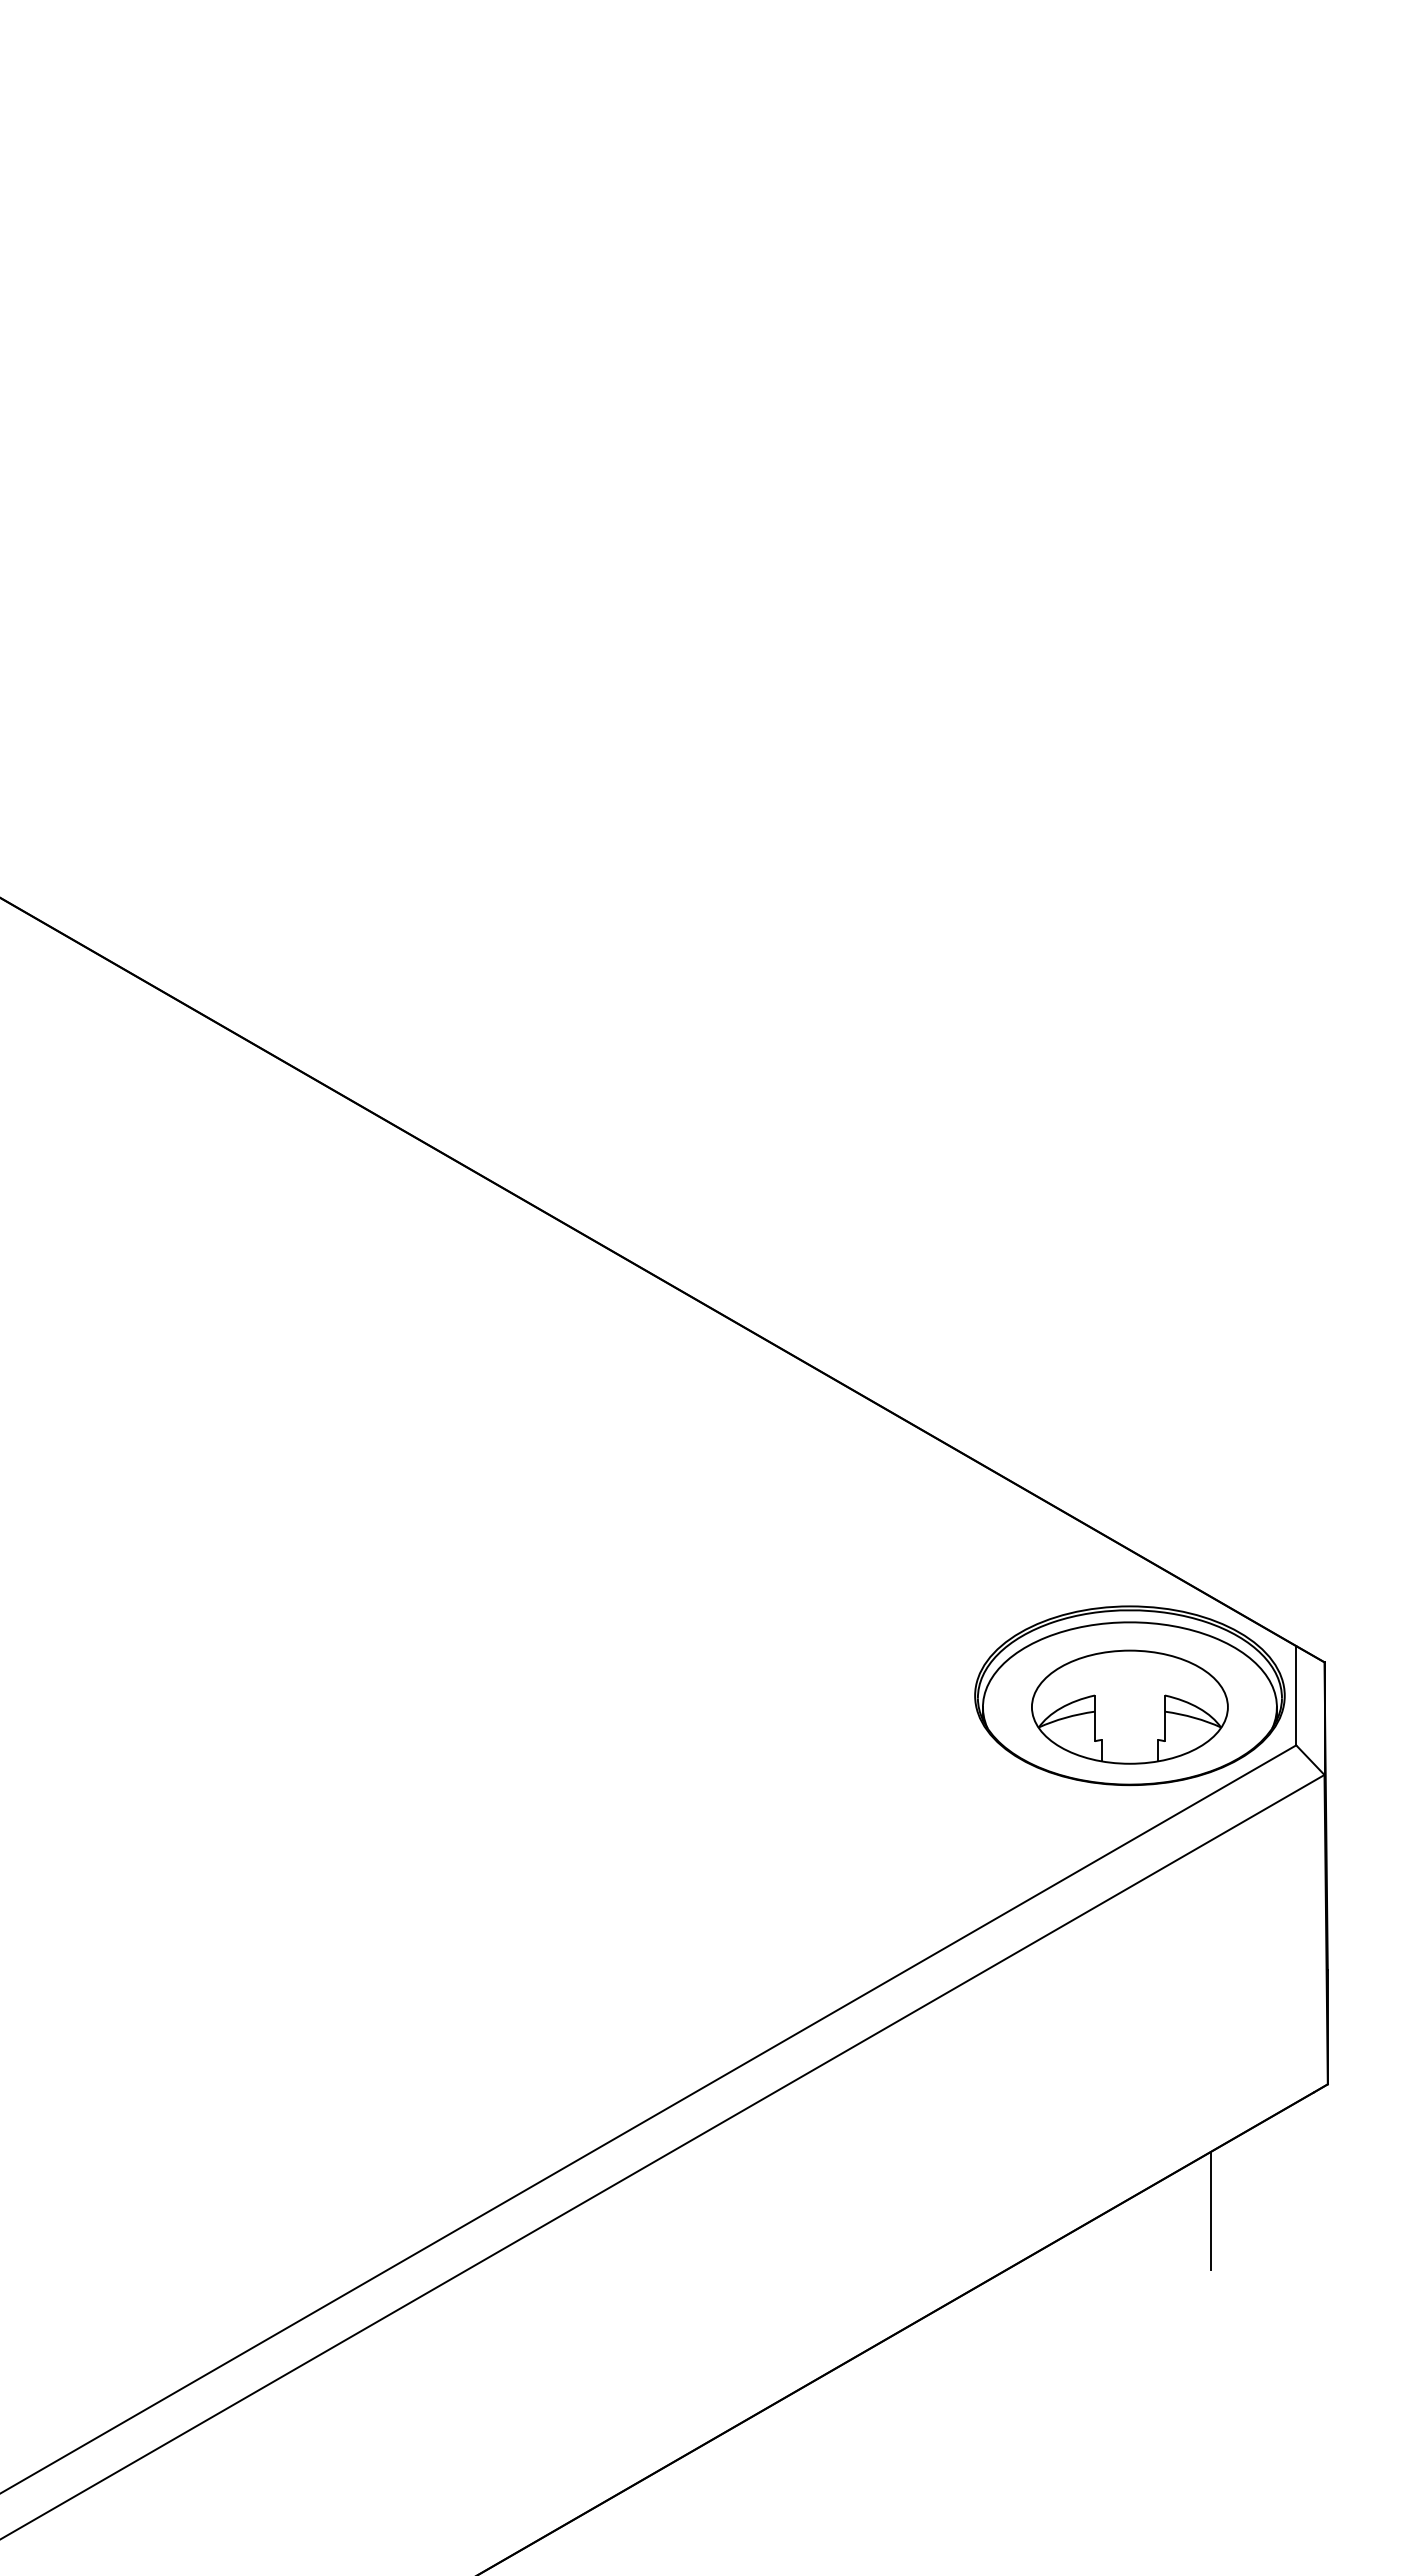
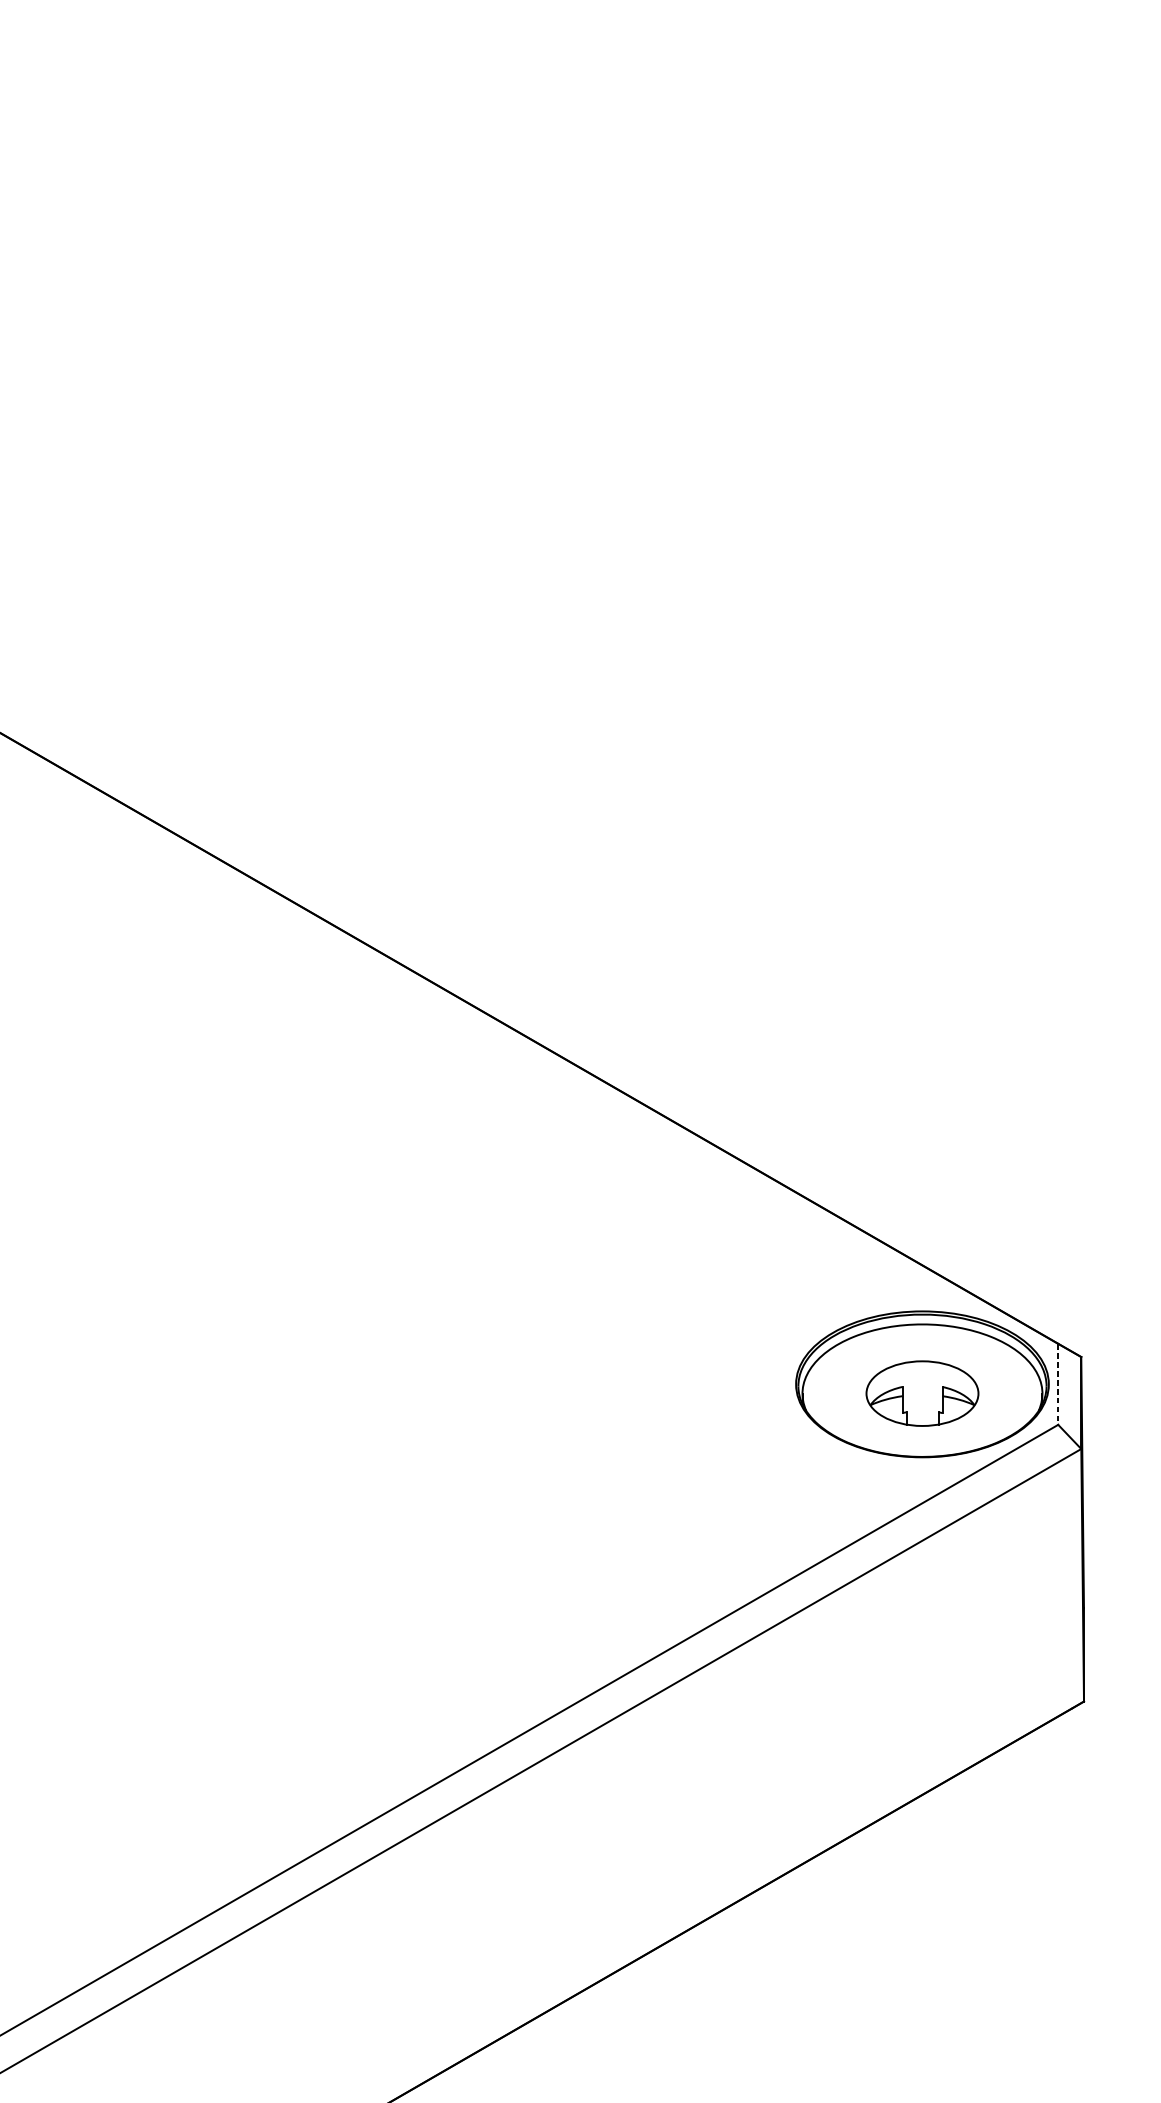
line: (1296, 1695) -> (1058, 1384), solid -> dashed
part: (1129, 1706) -> (922, 1393), size x0.7
line: (1211, 2210) -> (989, 1804), removed

